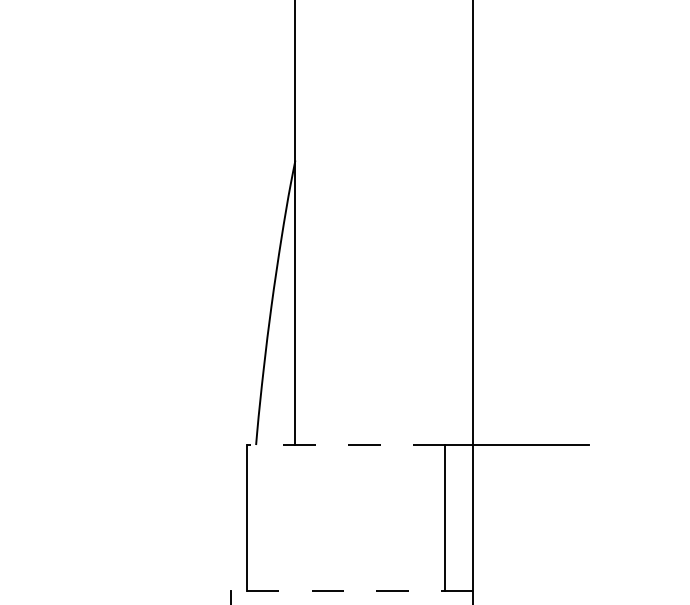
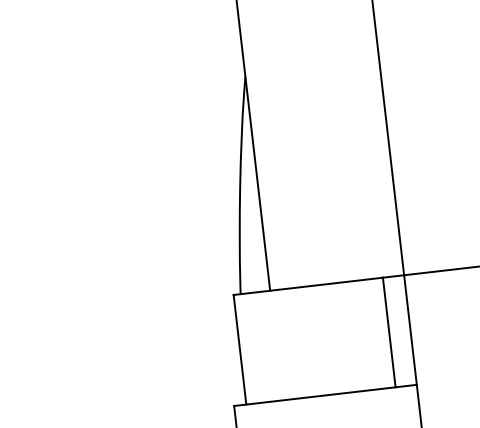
line: (345, 445) -> (307, 286), dashed -> solid
line: (351, 590) -> (325, 395), dashed -> solid

